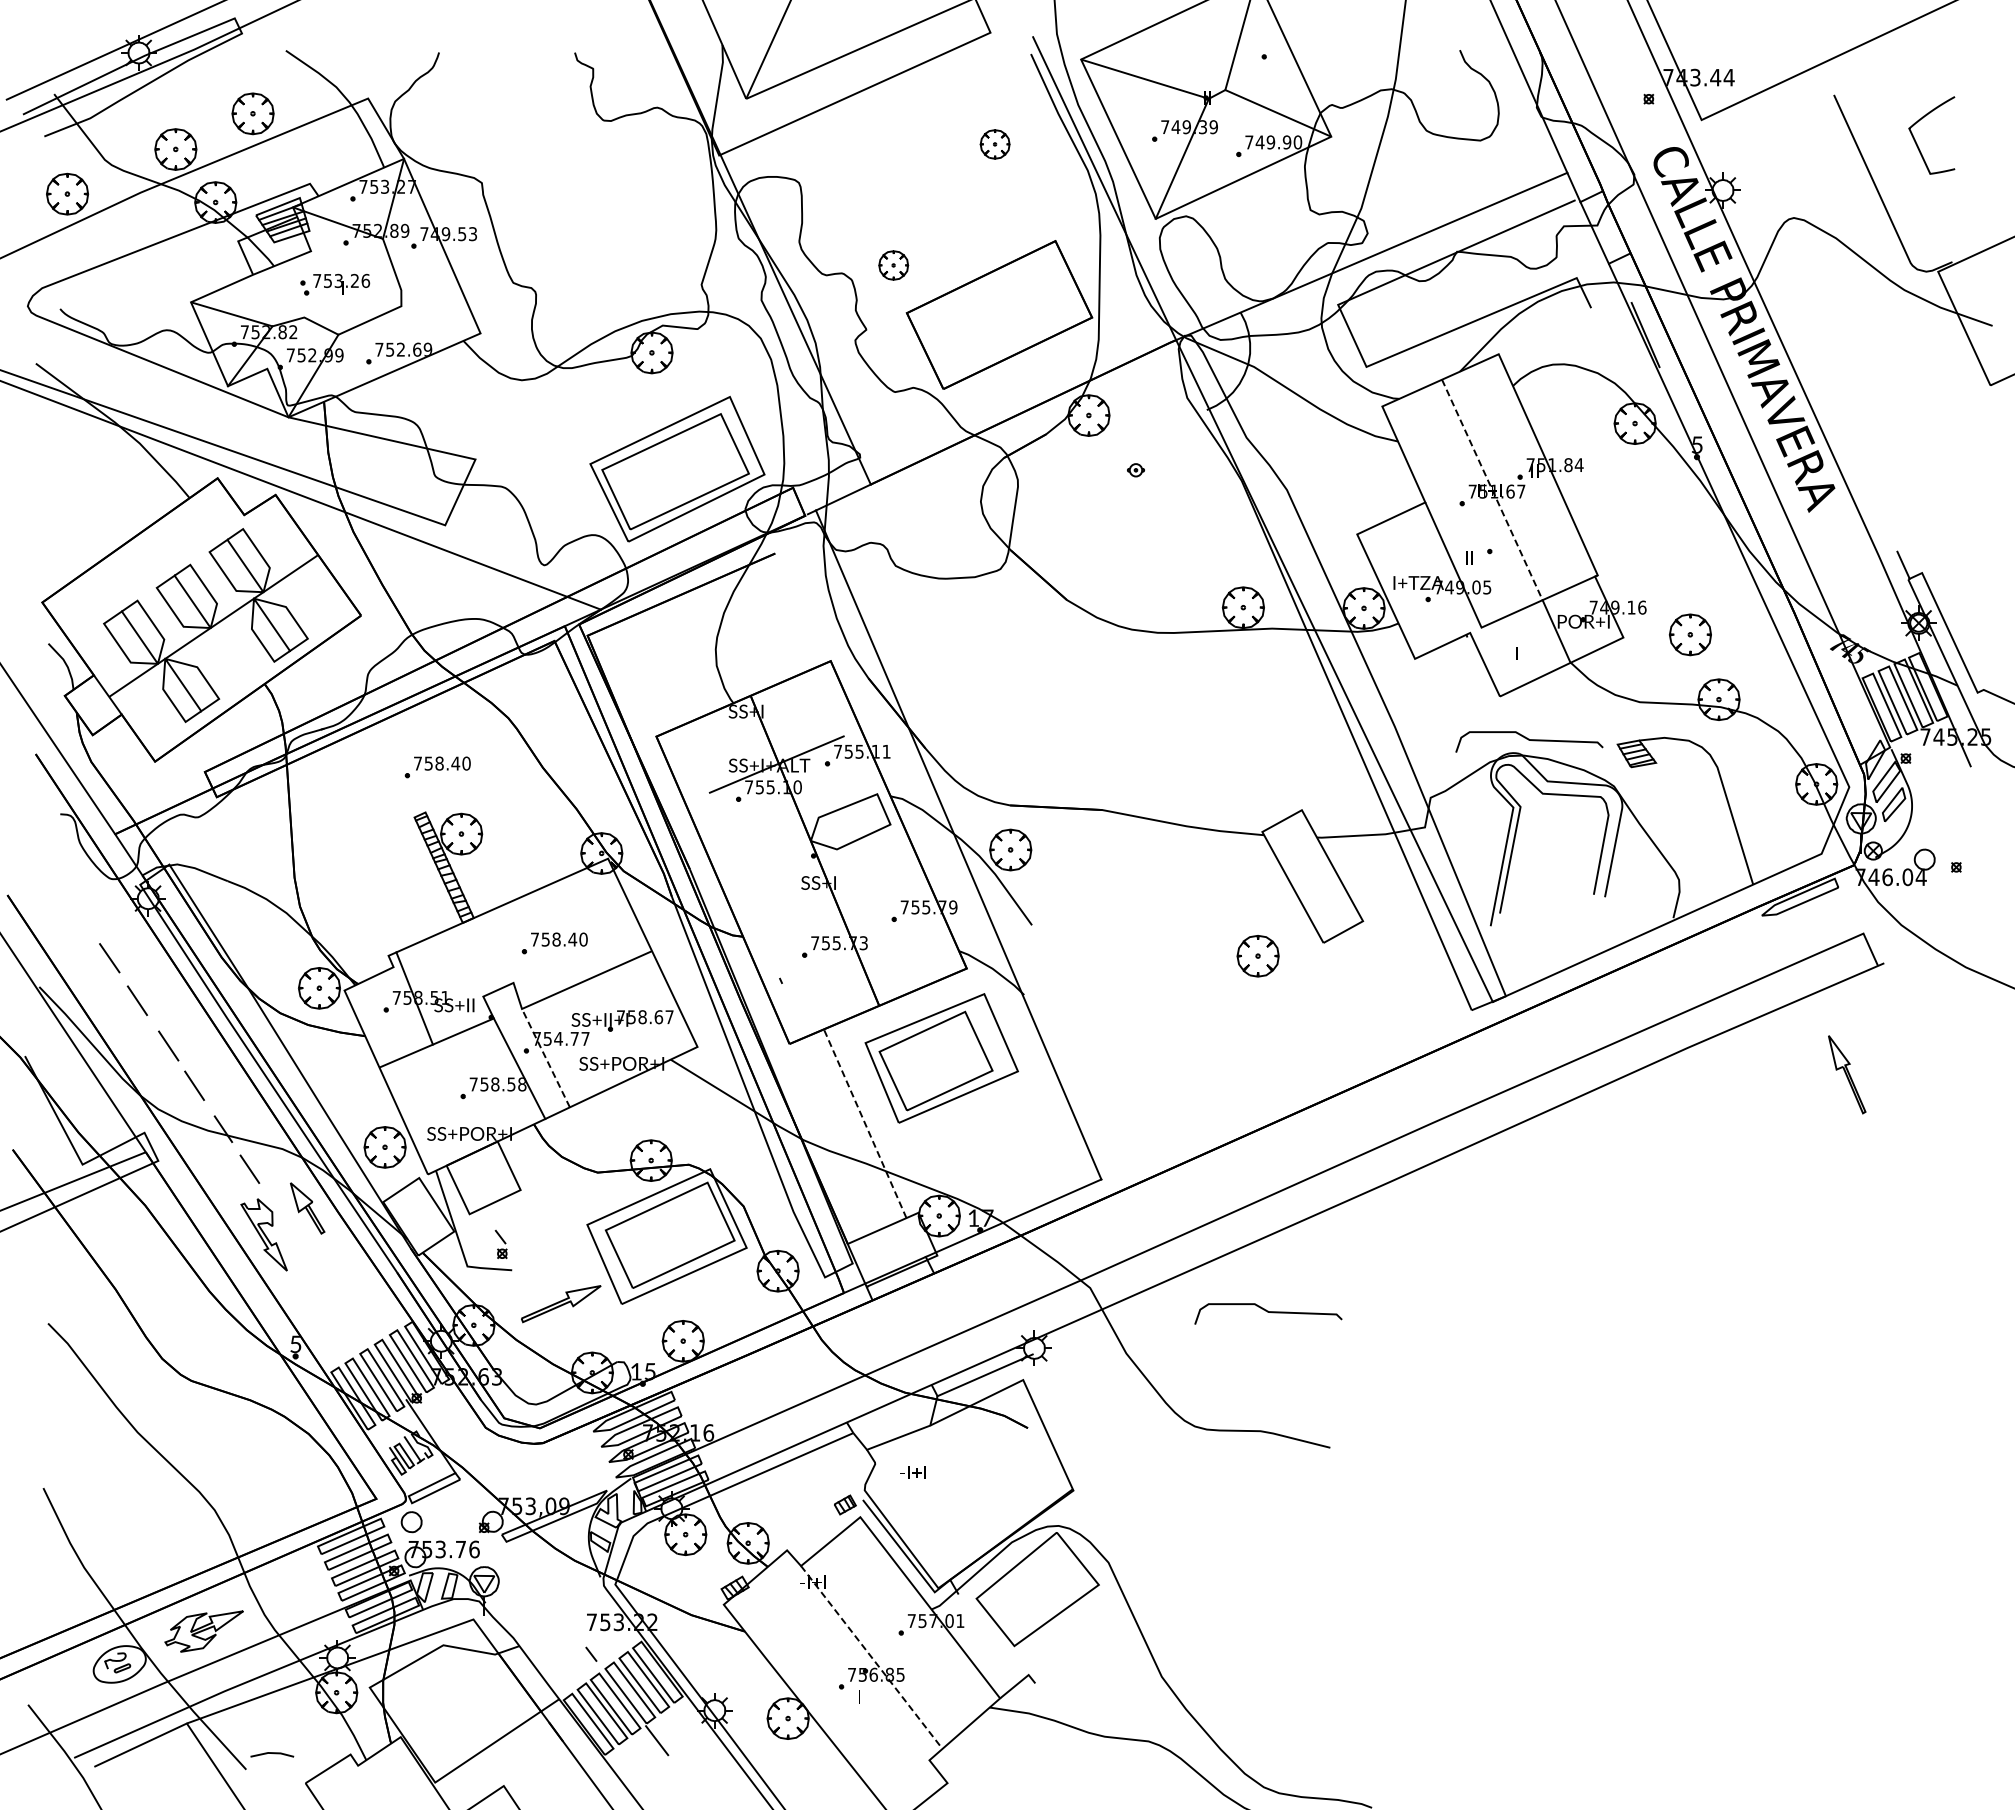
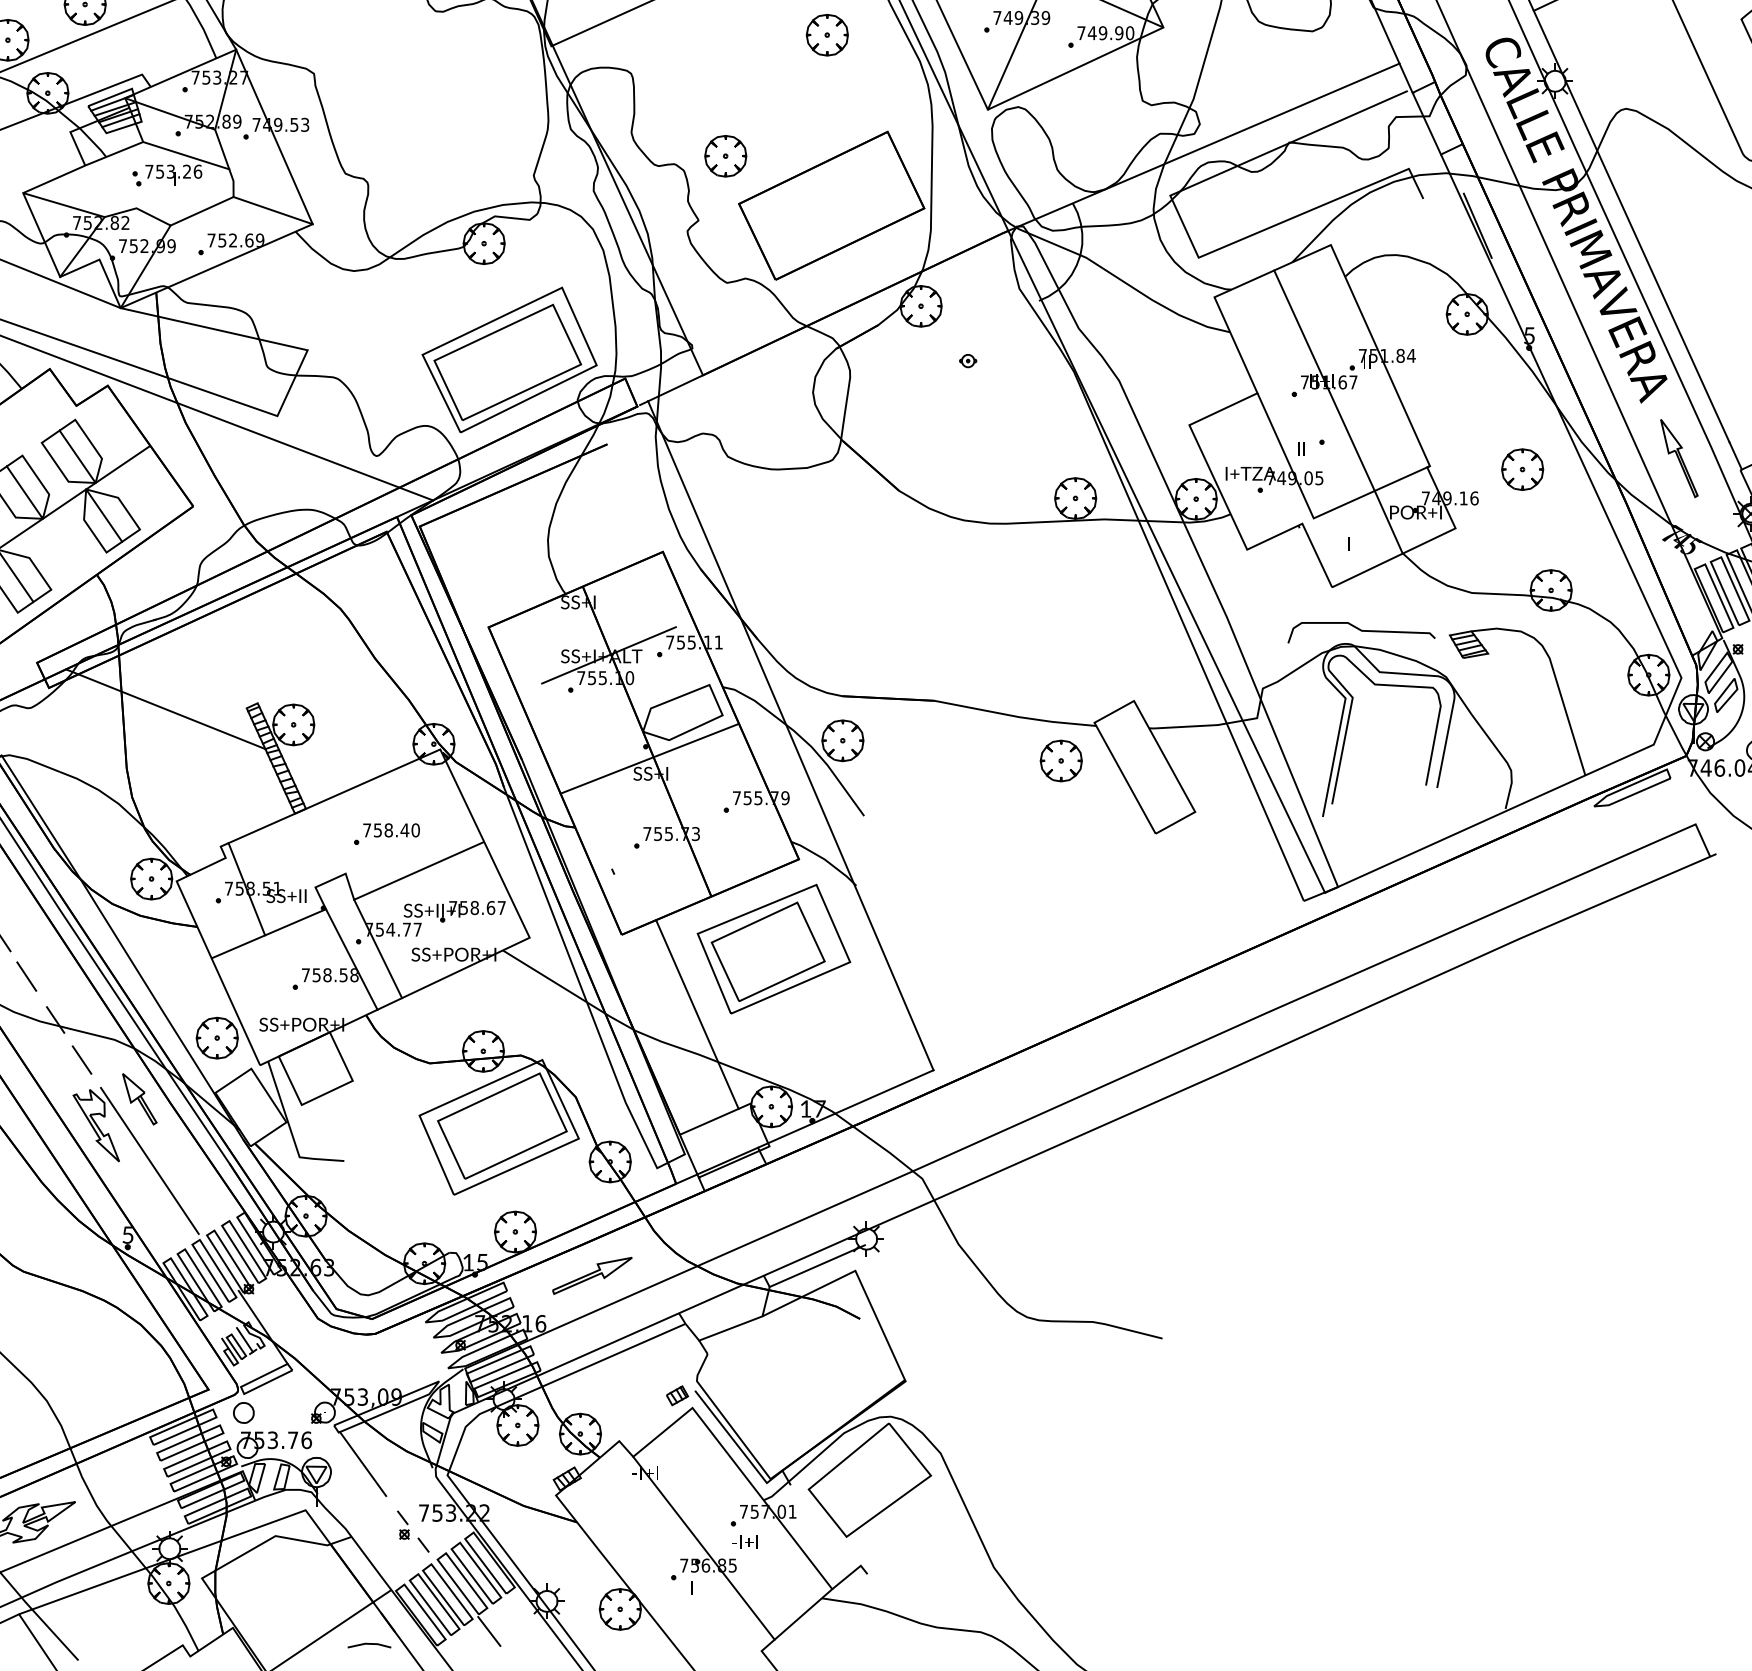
part: (994, 144) -> (826, 35), size x1.43
line: (354, 264) -> (186, 155), added
part: (893, 265) -> (725, 156), size x1.43
line: (440, 319) -> (272, 210), added
line: (1799, 335) -> (1631, 226), added
line: (1492, 490) -> (1324, 381), dashed -> solid
part: (1689, 634) -> (1521, 469), moved
part: (437, 767) -> (269, 658), removed
line: (333, 818) -> (165, 709), added
line: (817, 867) -> (649, 758), added
part: (1257, 956) -> (1060, 761), moved
line: (545, 1058) -> (377, 949), dashed -> solid
part: (1847, 1074) -> (1679, 458), moved
line: (865, 1123) -> (697, 1014), dashed -> solid
part: (500, 1243) -> (402, 1524), moved
line: (317, 1270) -> (149, 1161), added
part: (561, 1304) -> (592, 1276), moved
curve: (1268, 1312) -> (1100, 1203), removed
text: (912, 1472) -> (744, 1542), moved
line: (530, 1573) -> (362, 1464), added
line: (871, 1657) -> (703, 1548), dashed -> solid
line: (272, 1753) -> (369, 1644), moved

